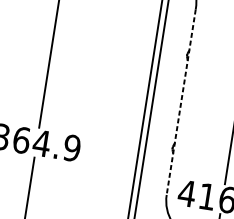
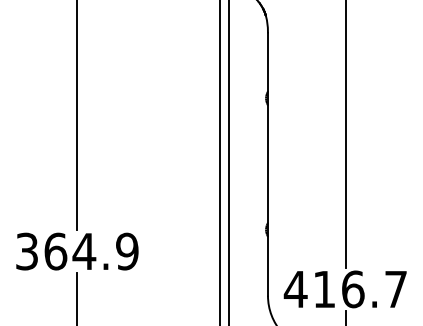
line: (180, 102) -> (267, 165), dashed -> solid

